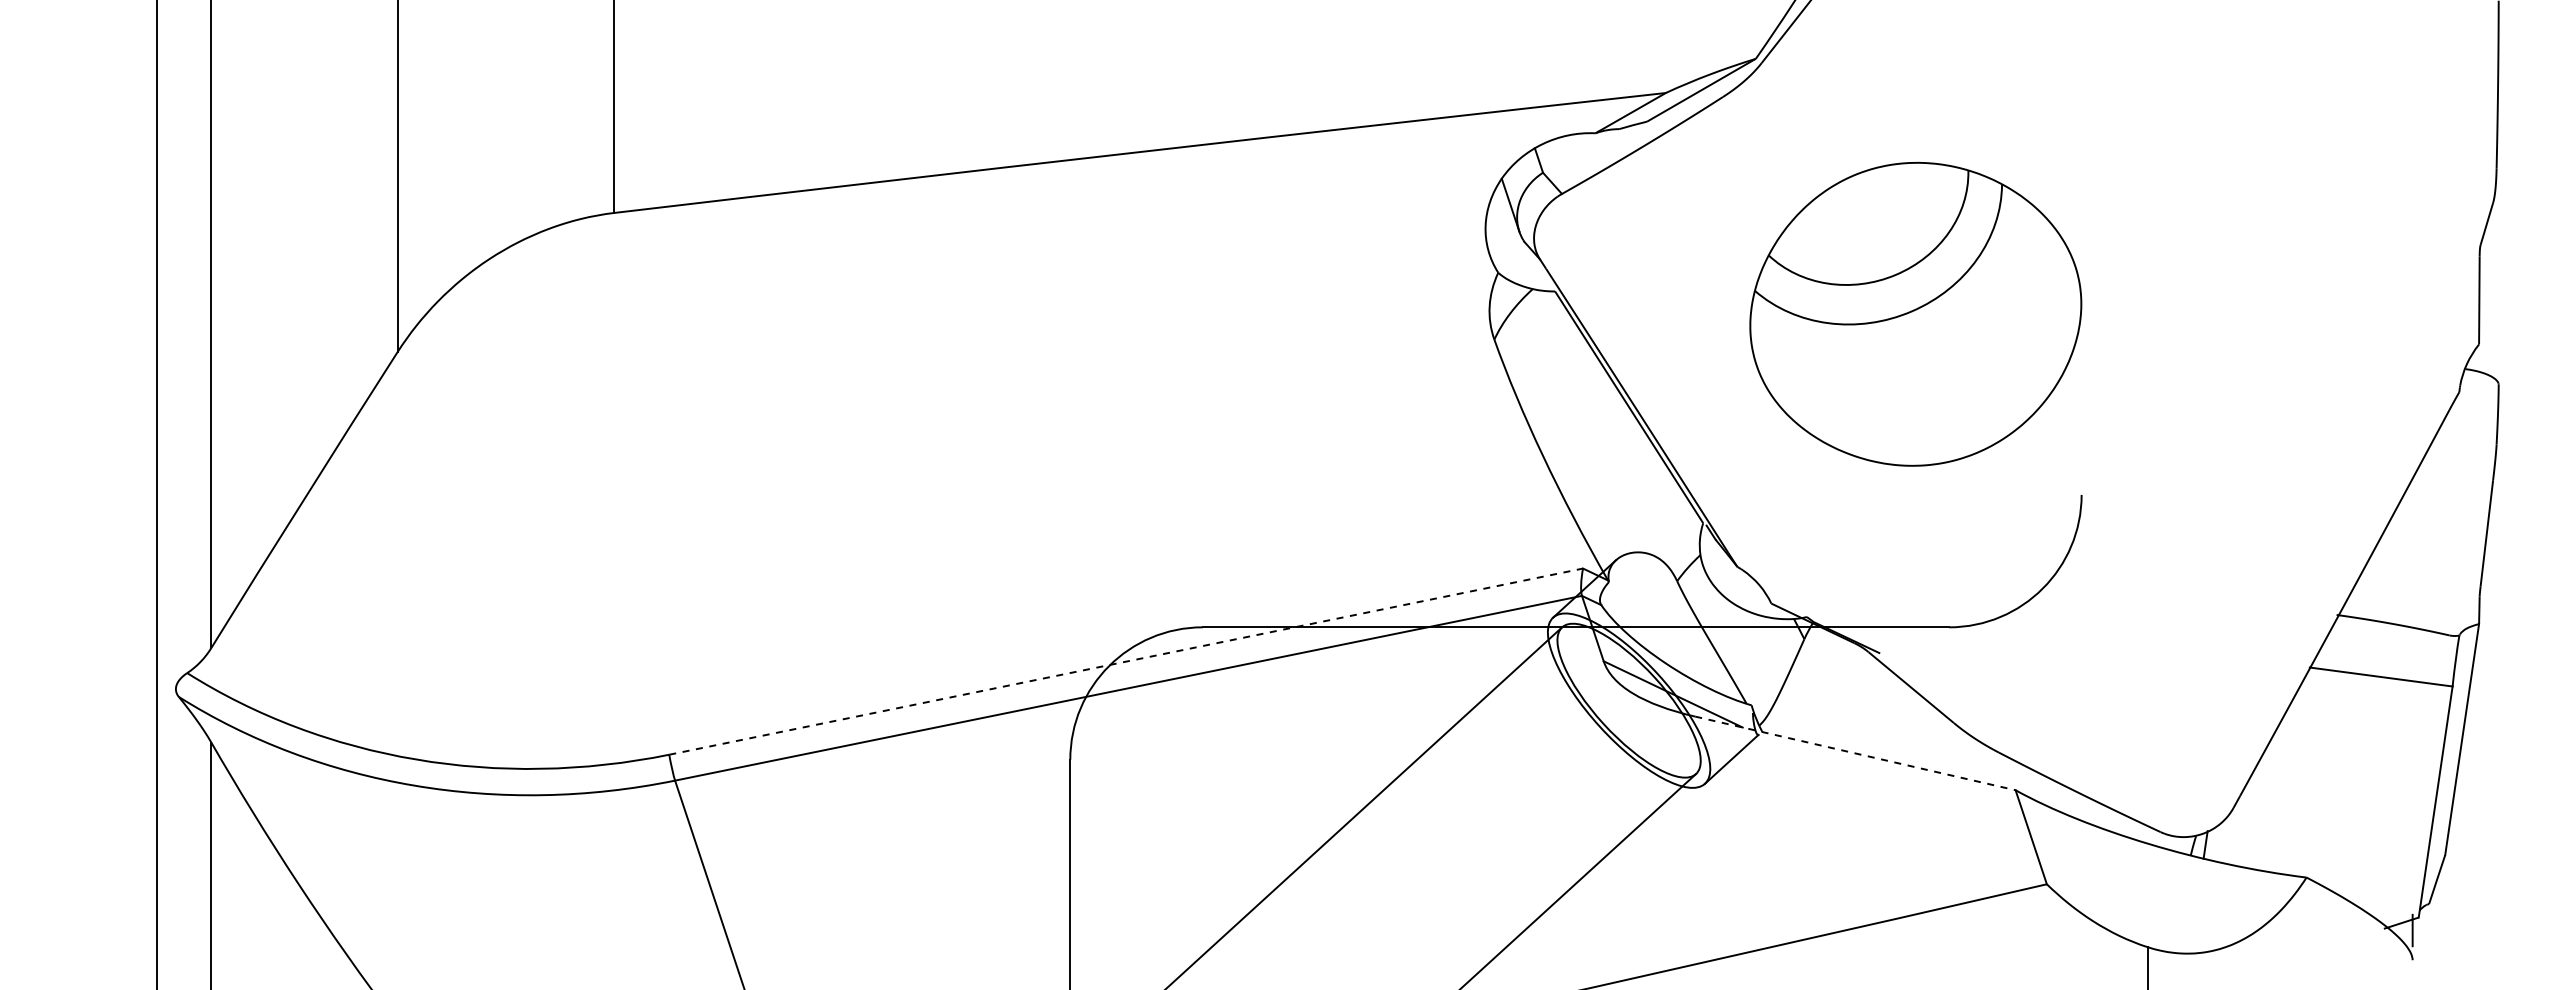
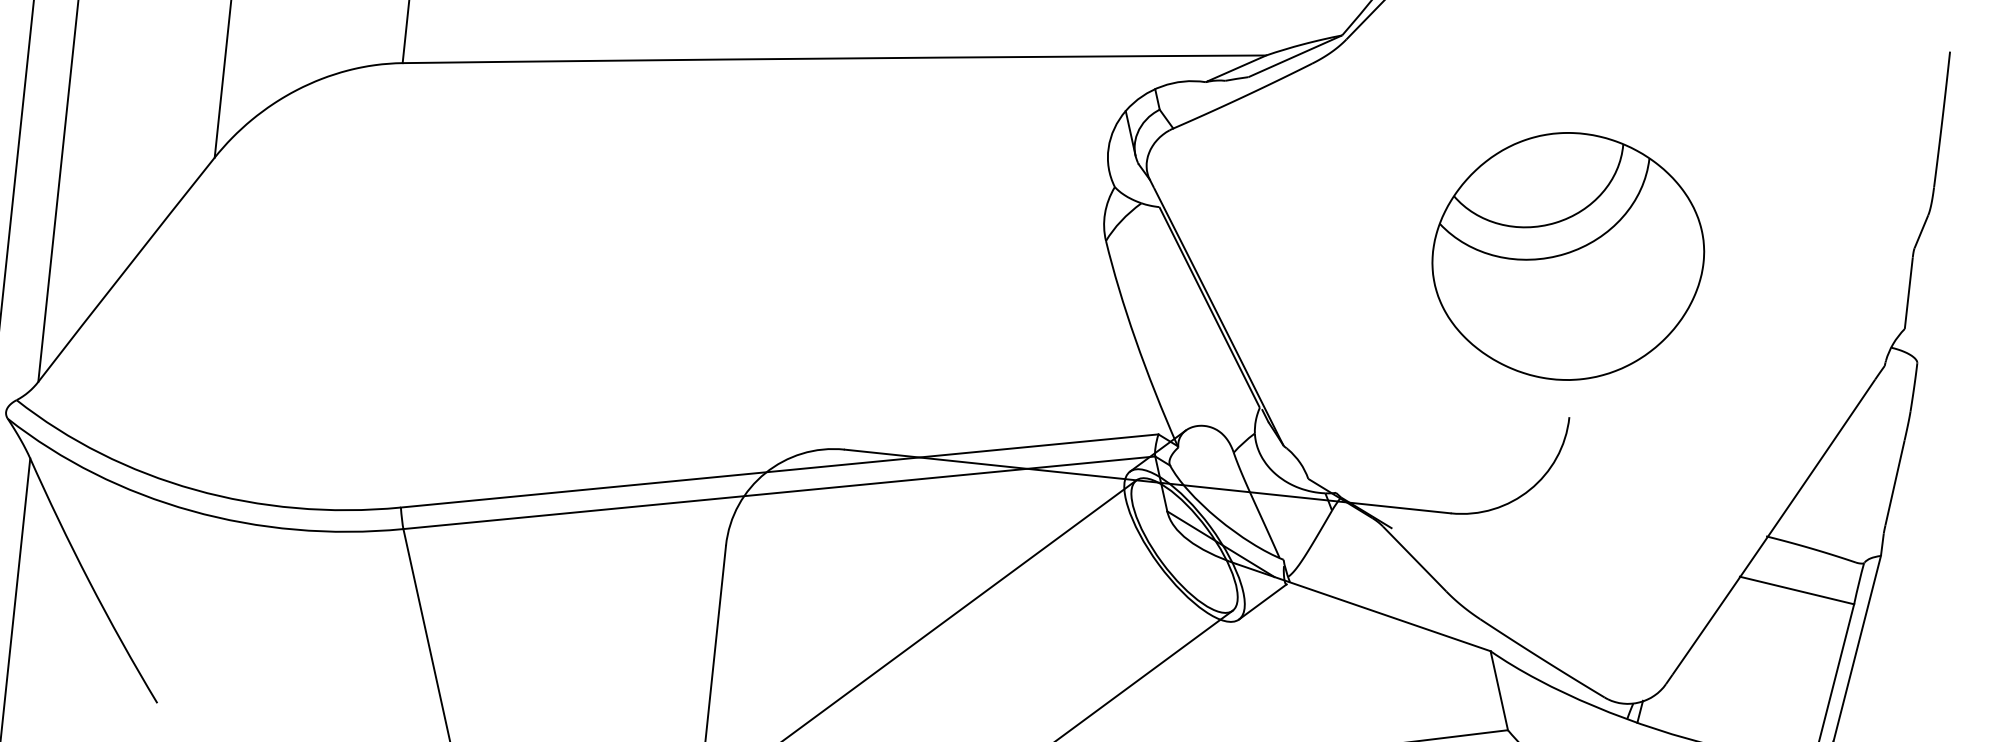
part: (1915, 313) -> (1568, 255), moved
line: (1126, 661) -> (779, 470), dashed -> solid
line: (1855, 753) -> (1363, 607), dashed -> solid

